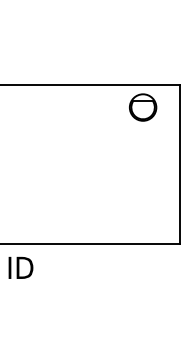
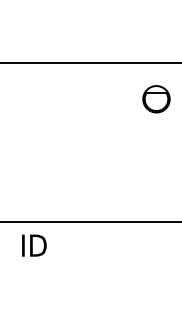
part: (143, 107) -> (156, 99), moved

